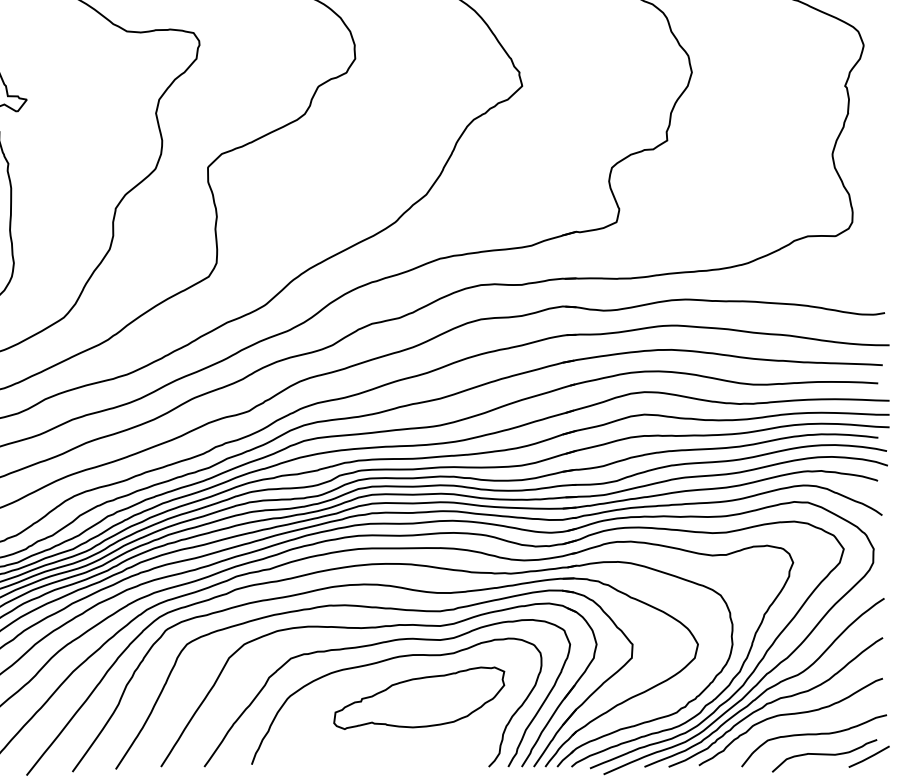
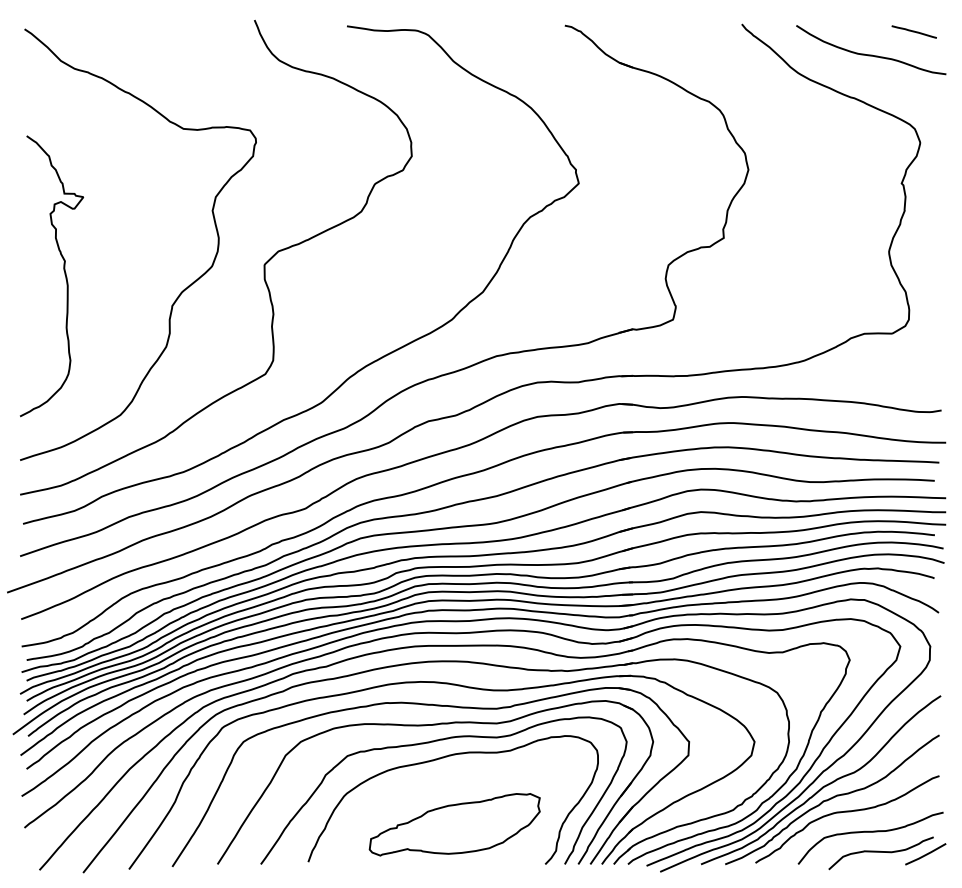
part: (418, 698) -> (454, 824), moved

